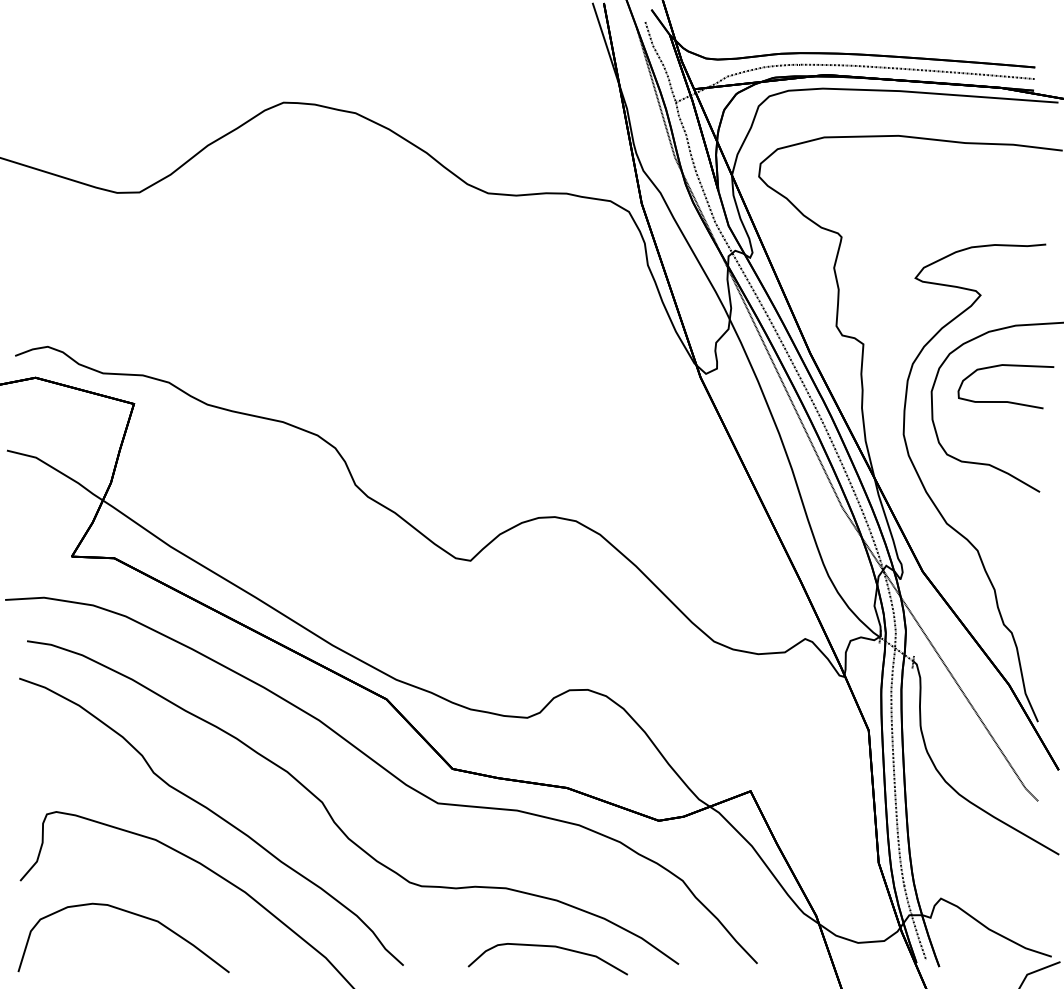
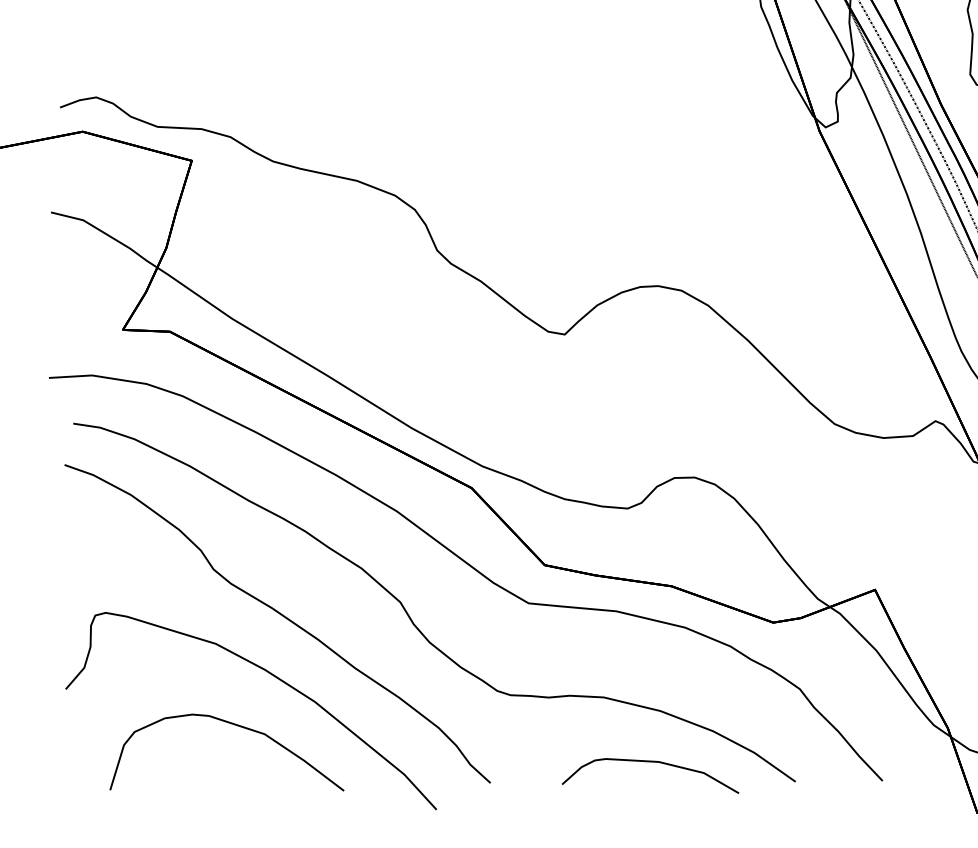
part: (132, 914) -> (236, 726), moved

